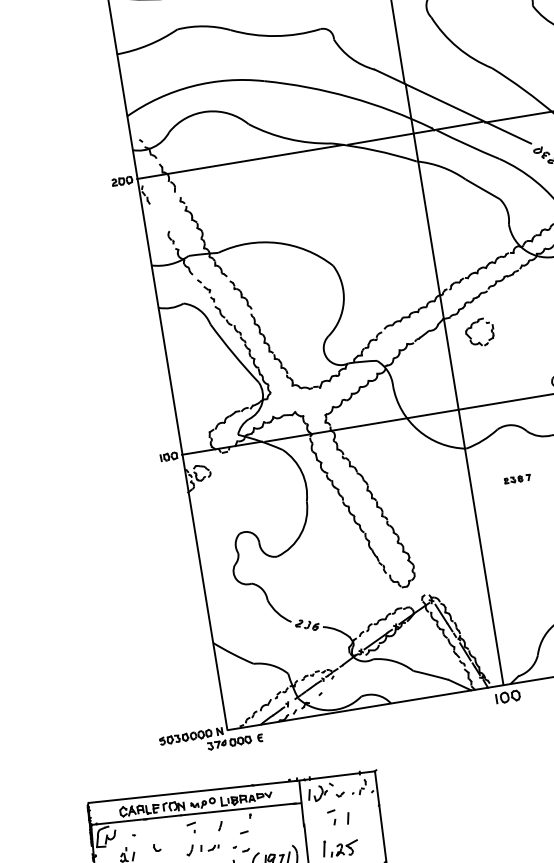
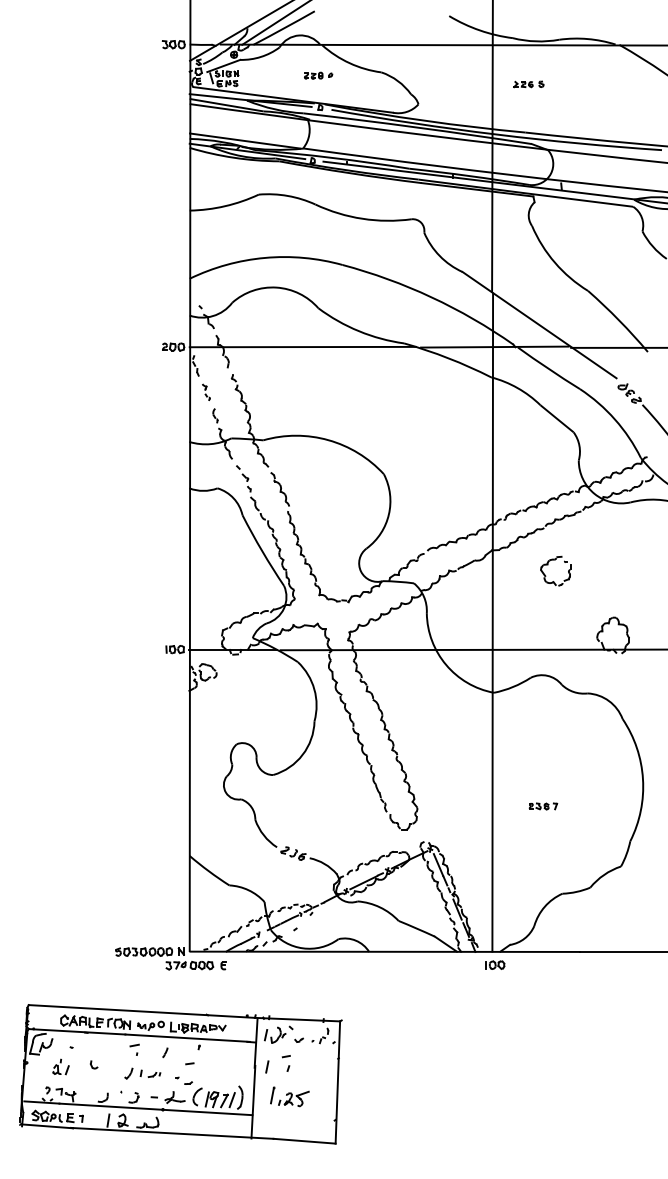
part: (159, 216) -> (206, 391), added
part: (472, 328) -> (548, 565), moved
part: (517, 479) -> (543, 806), moved
part: (508, 696) -> (495, 964), size x0.71
line: (348, 817) -> (267, 1066), moved

